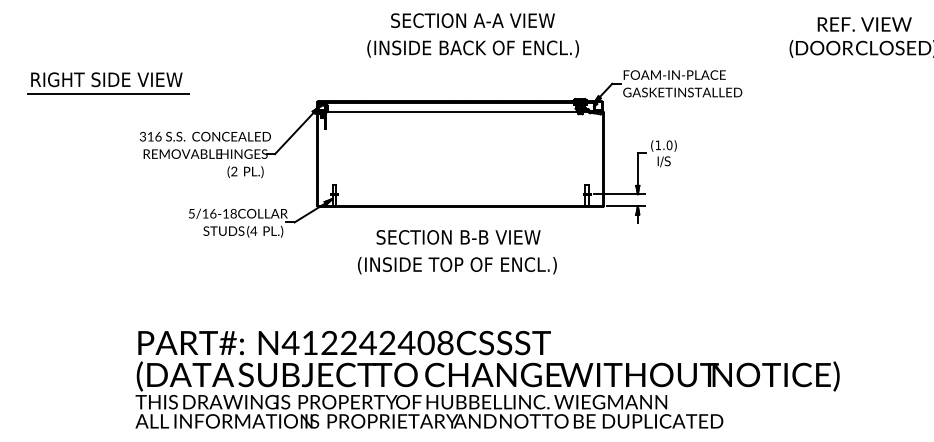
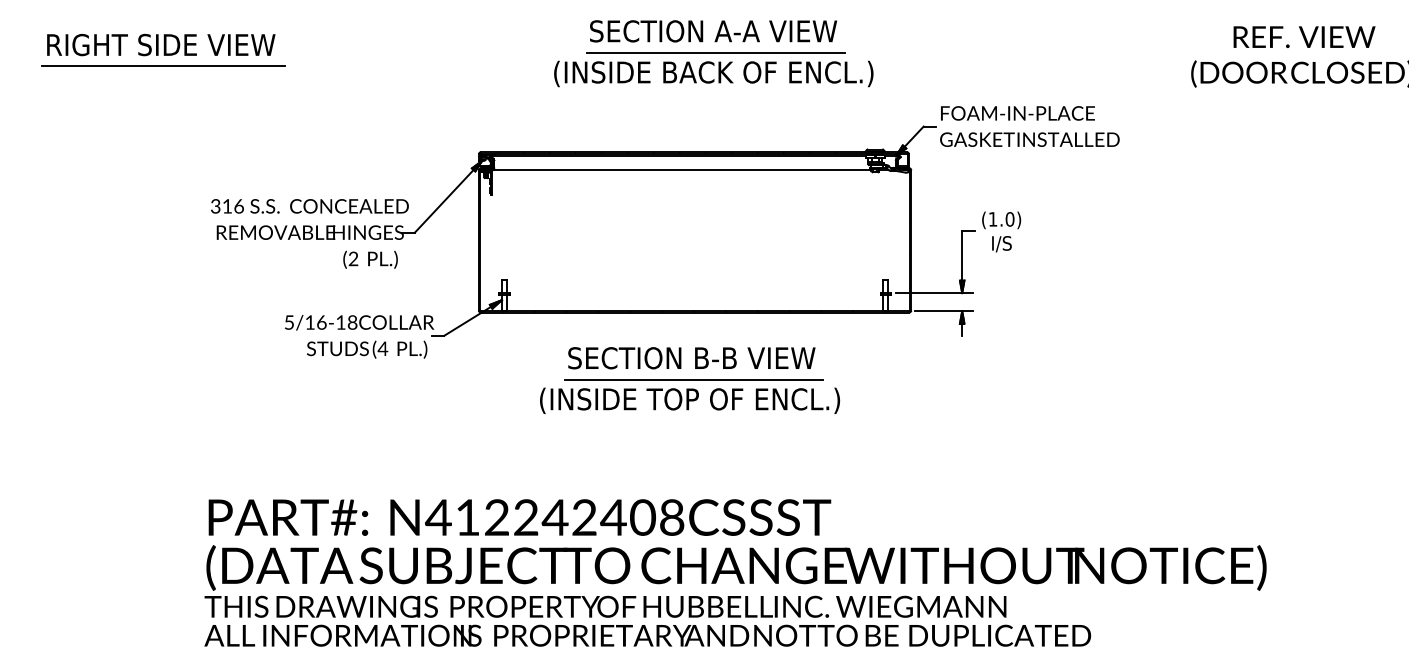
line: (474, 34) -> (715, 52), added
part: (108, 83) -> (163, 50), moved
line: (459, 251) -> (693, 379), added

